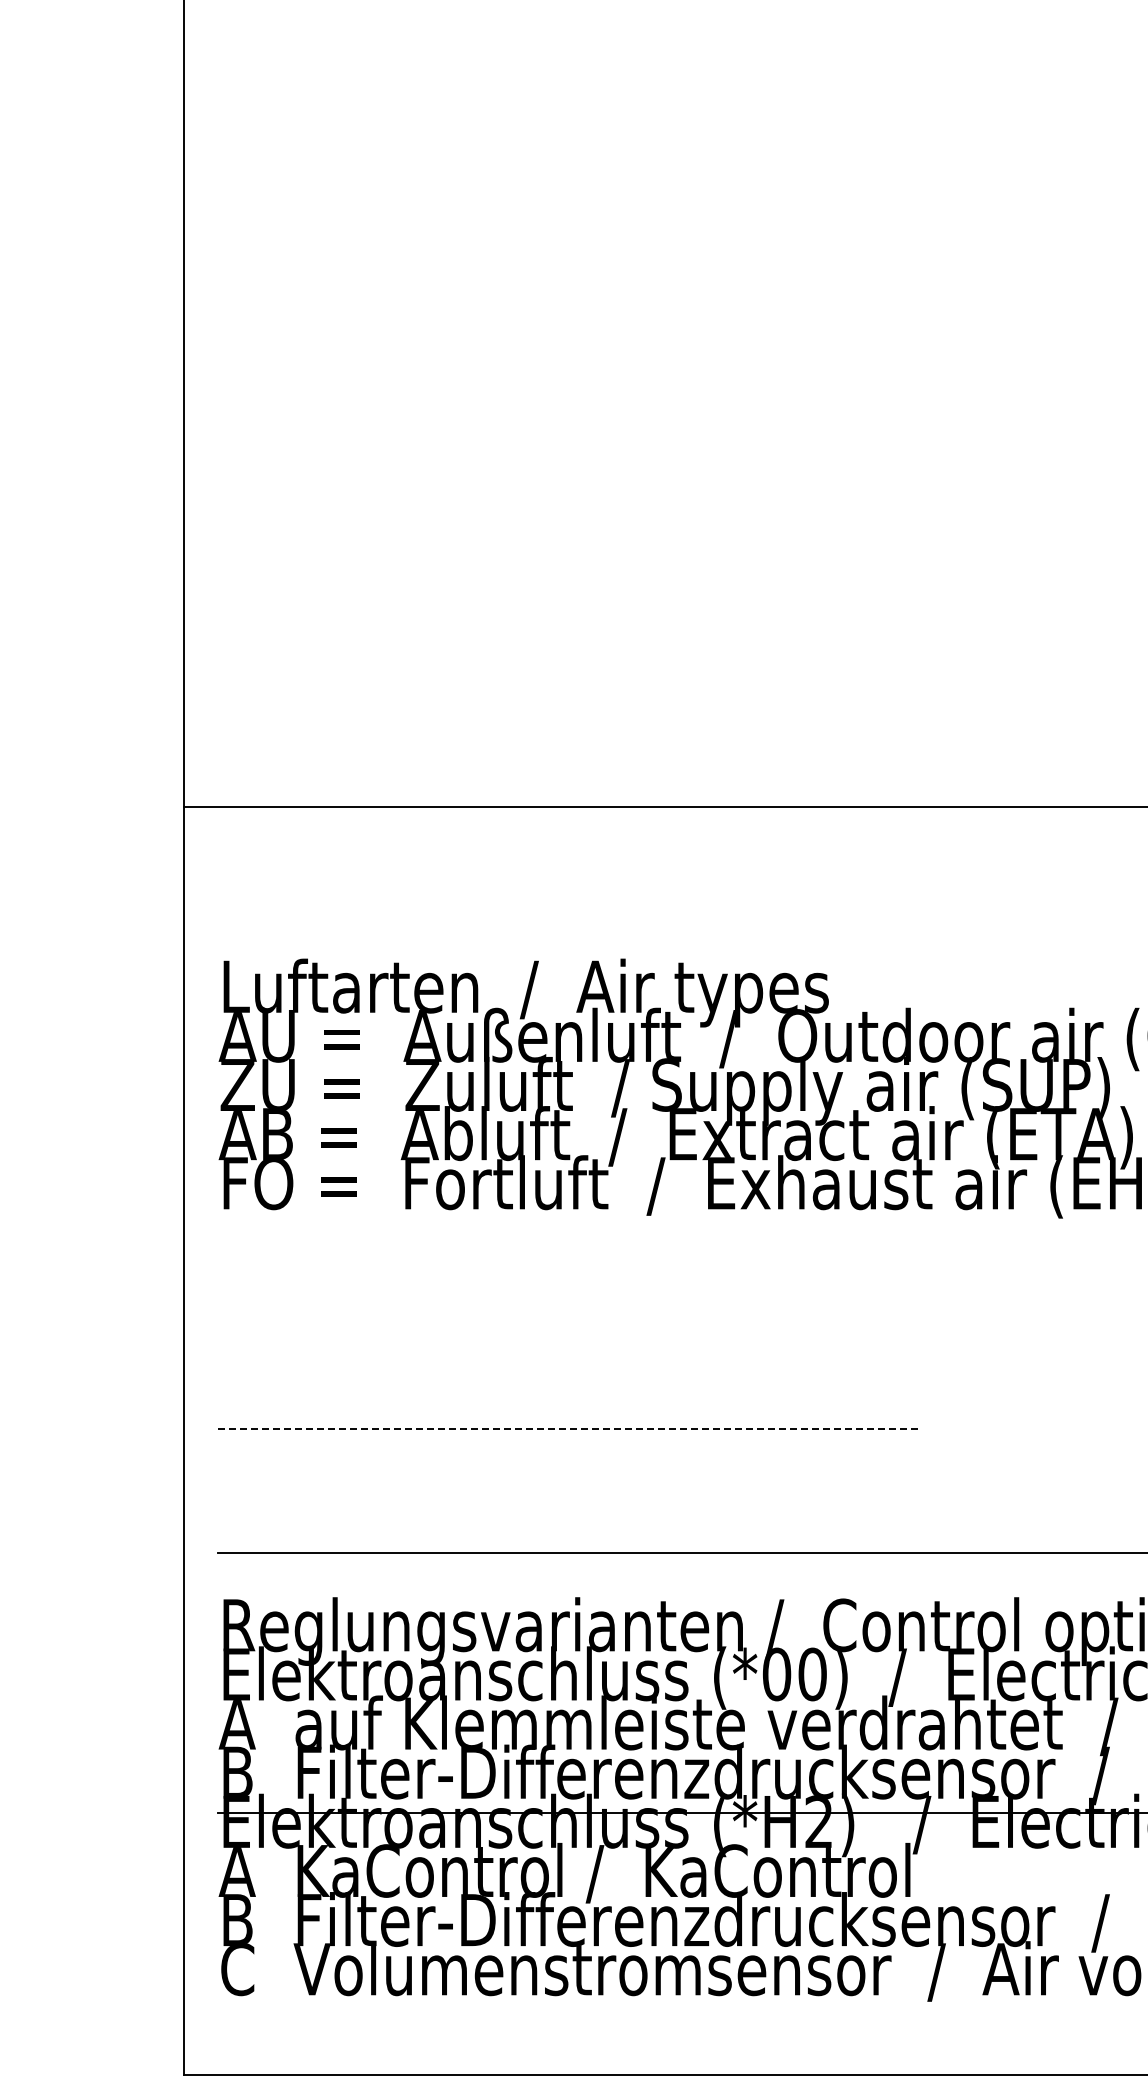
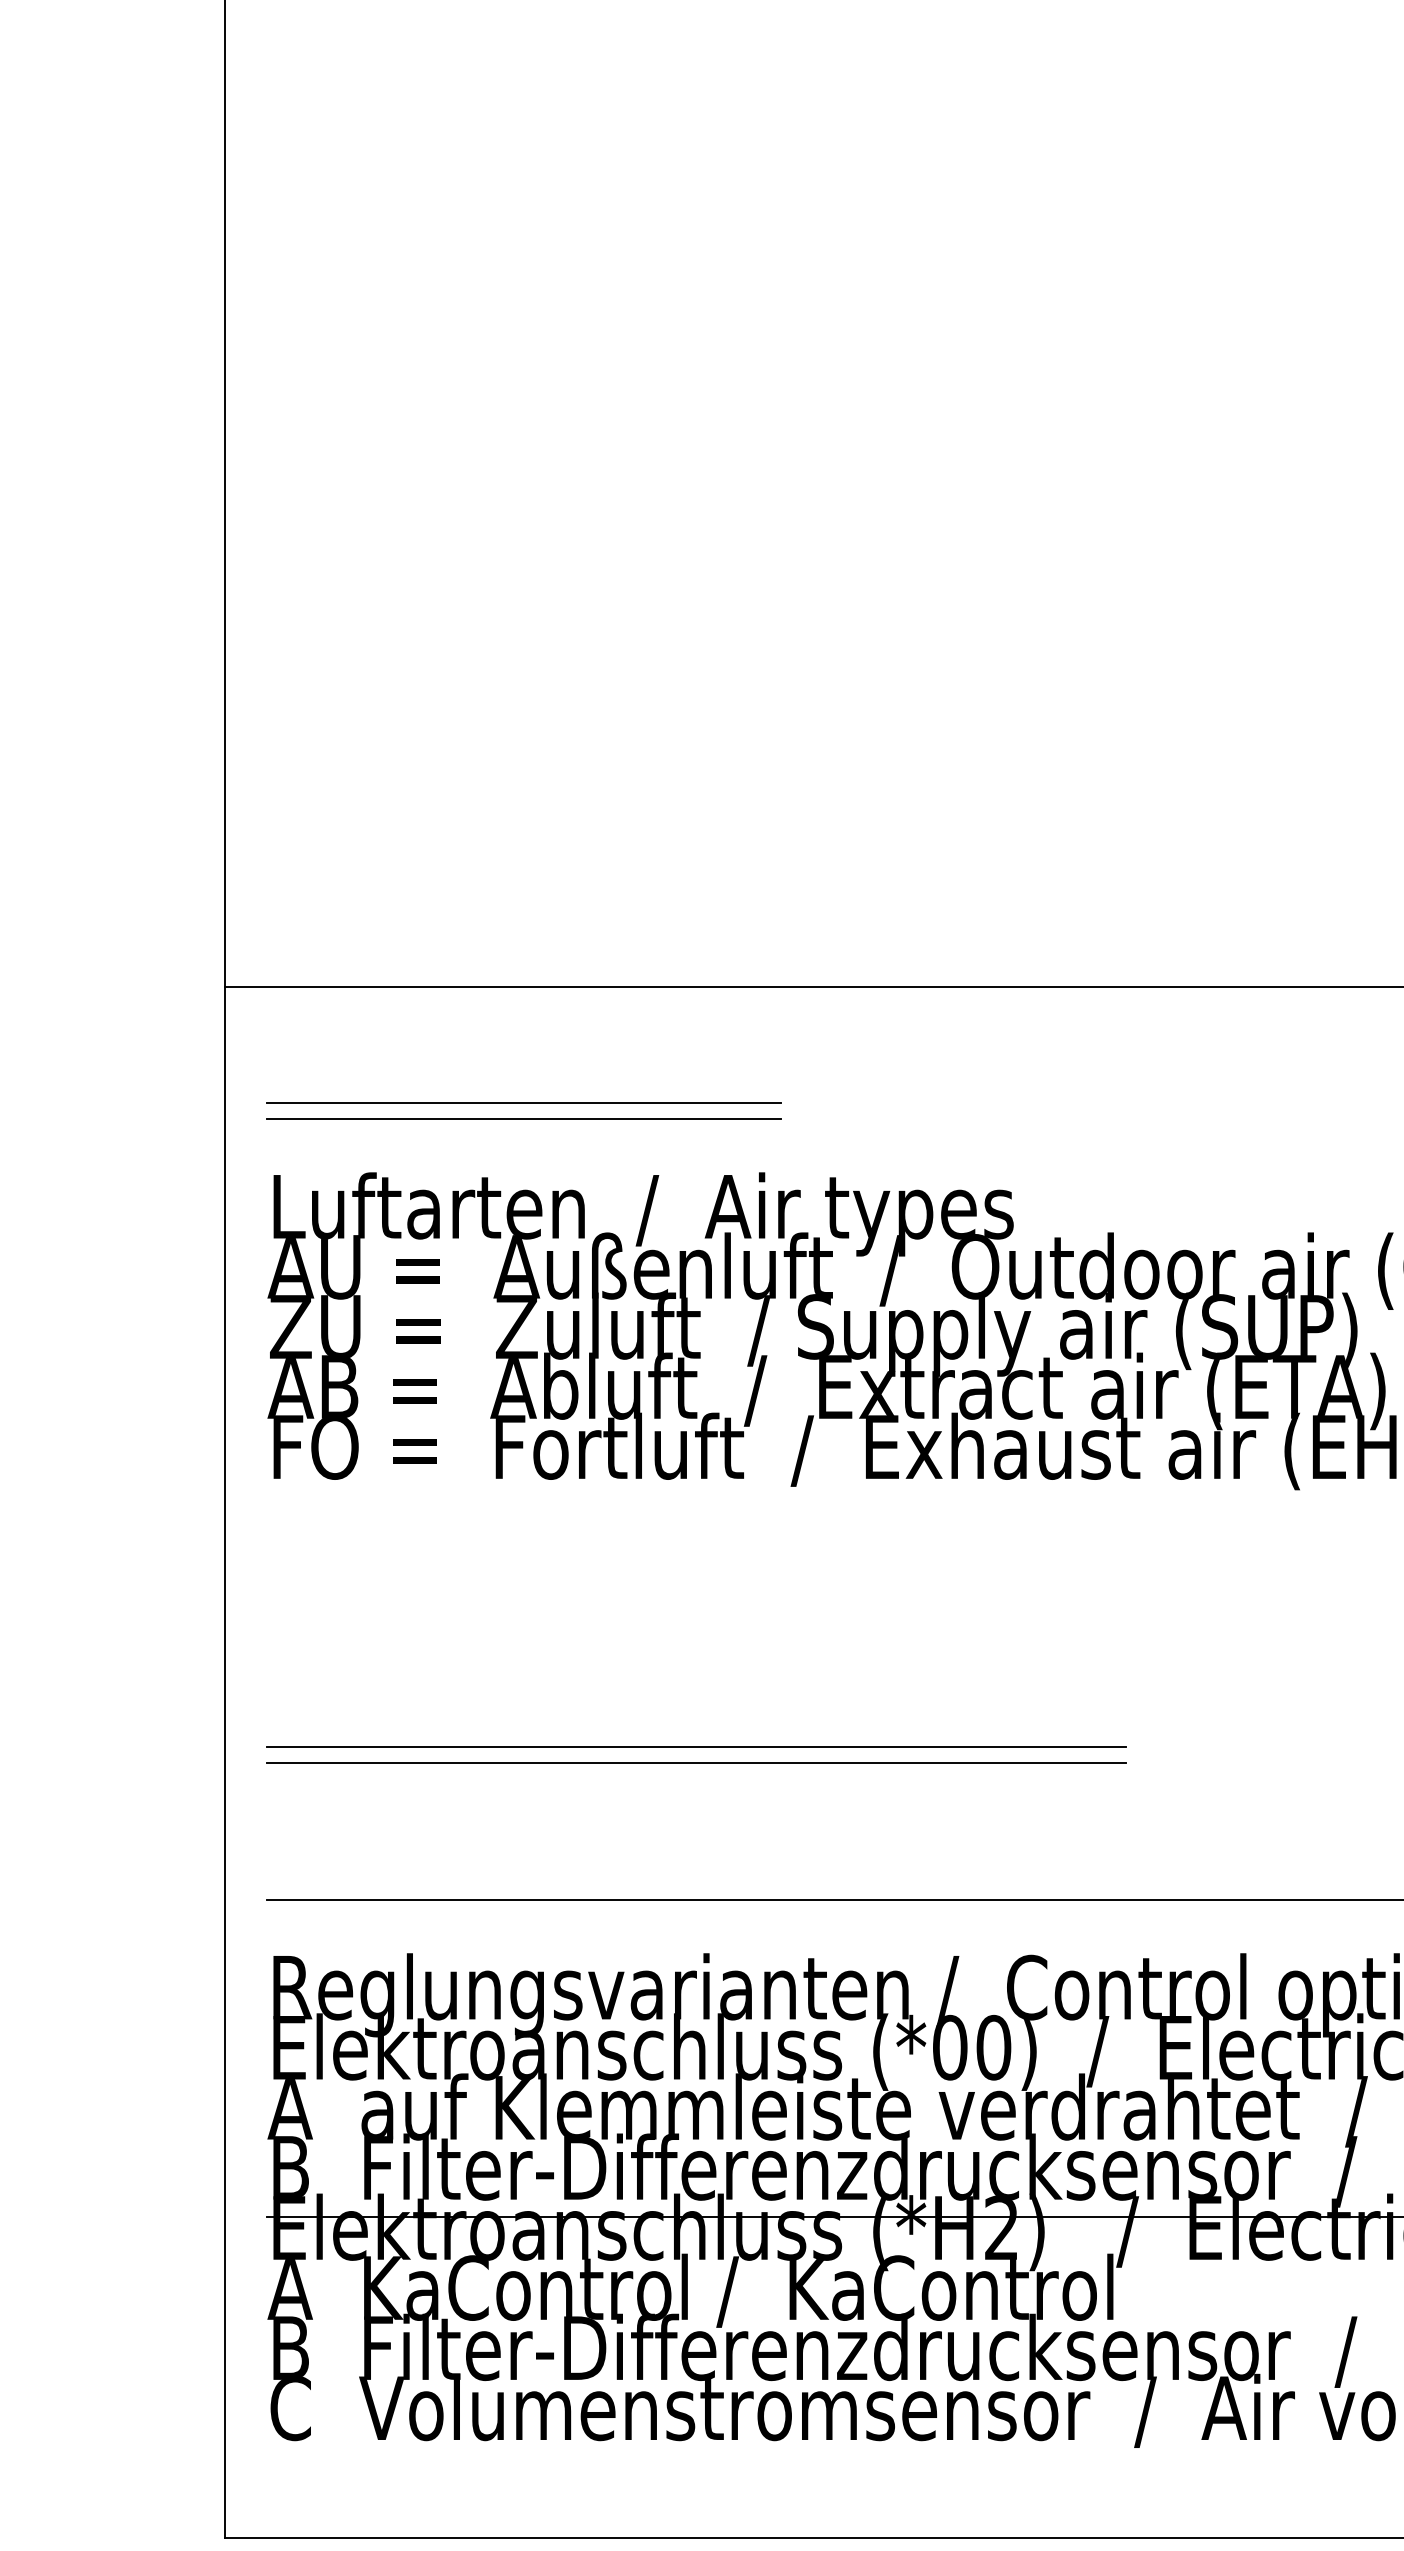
line: (428, 902) -> (524, 1103), added
line: (428, 915) -> (524, 1119), added
line: (569, 1428) -> (696, 1746), dashed -> solid
line: (569, 1441) -> (696, 1762), added

